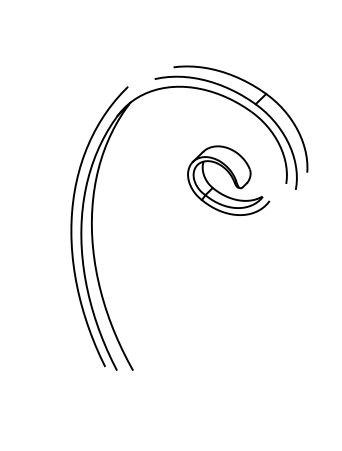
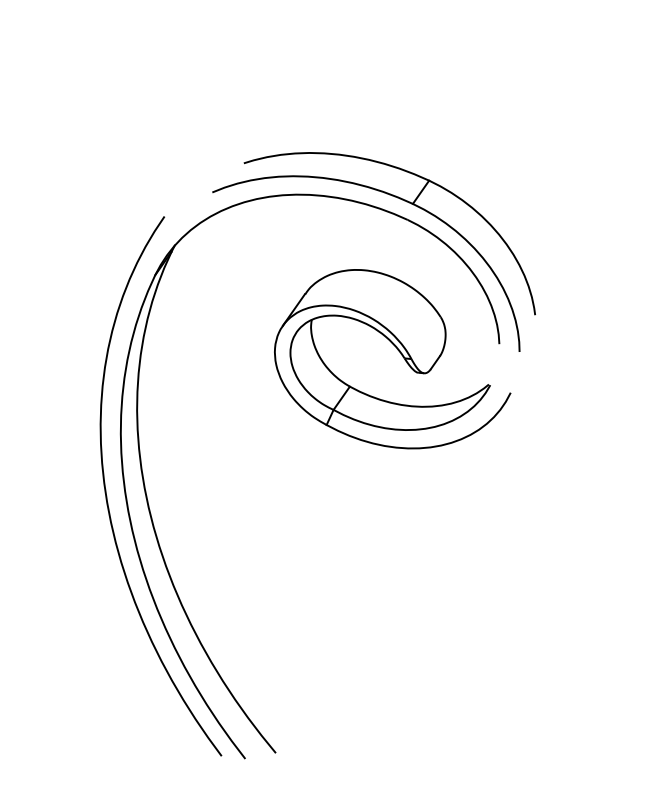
part: (228, 180) -> (388, 358), size x1.43

